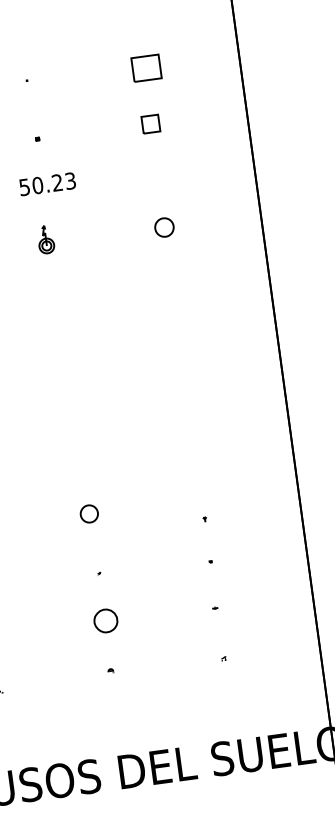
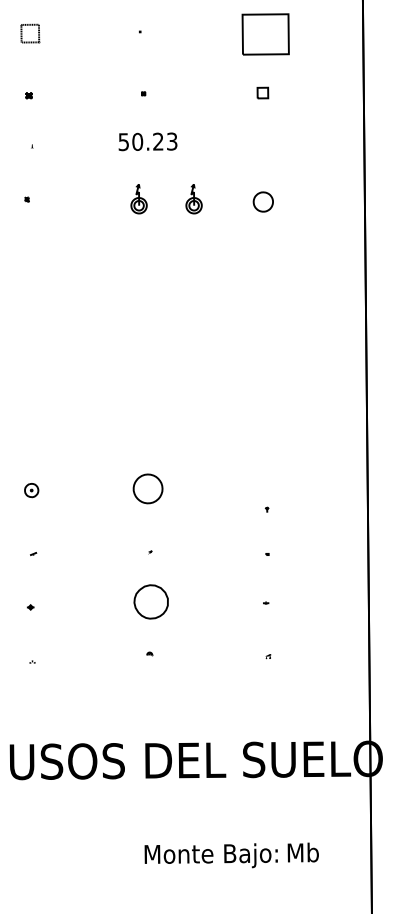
part: (146, 68) -> (265, 34), size x1.6
part: (150, 123) -> (262, 92), size x0.6
part: (97, 233) -> (193, 199), added
part: (88, 513) -> (147, 488), size x1.6
part: (105, 620) -> (150, 601), size x1.4

